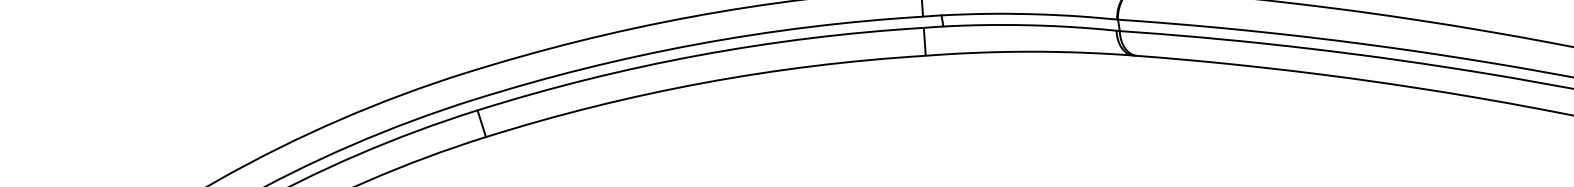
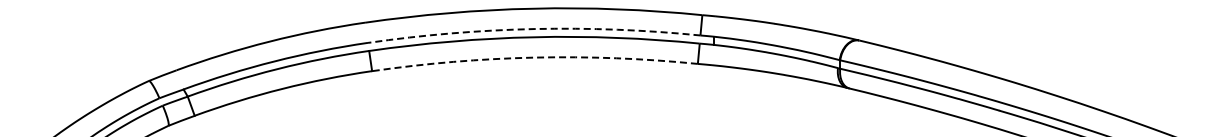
arc: (696, 45) -> (534, 29), solid -> dashed
arc: (702, 82) -> (534, 57), solid -> dashed

